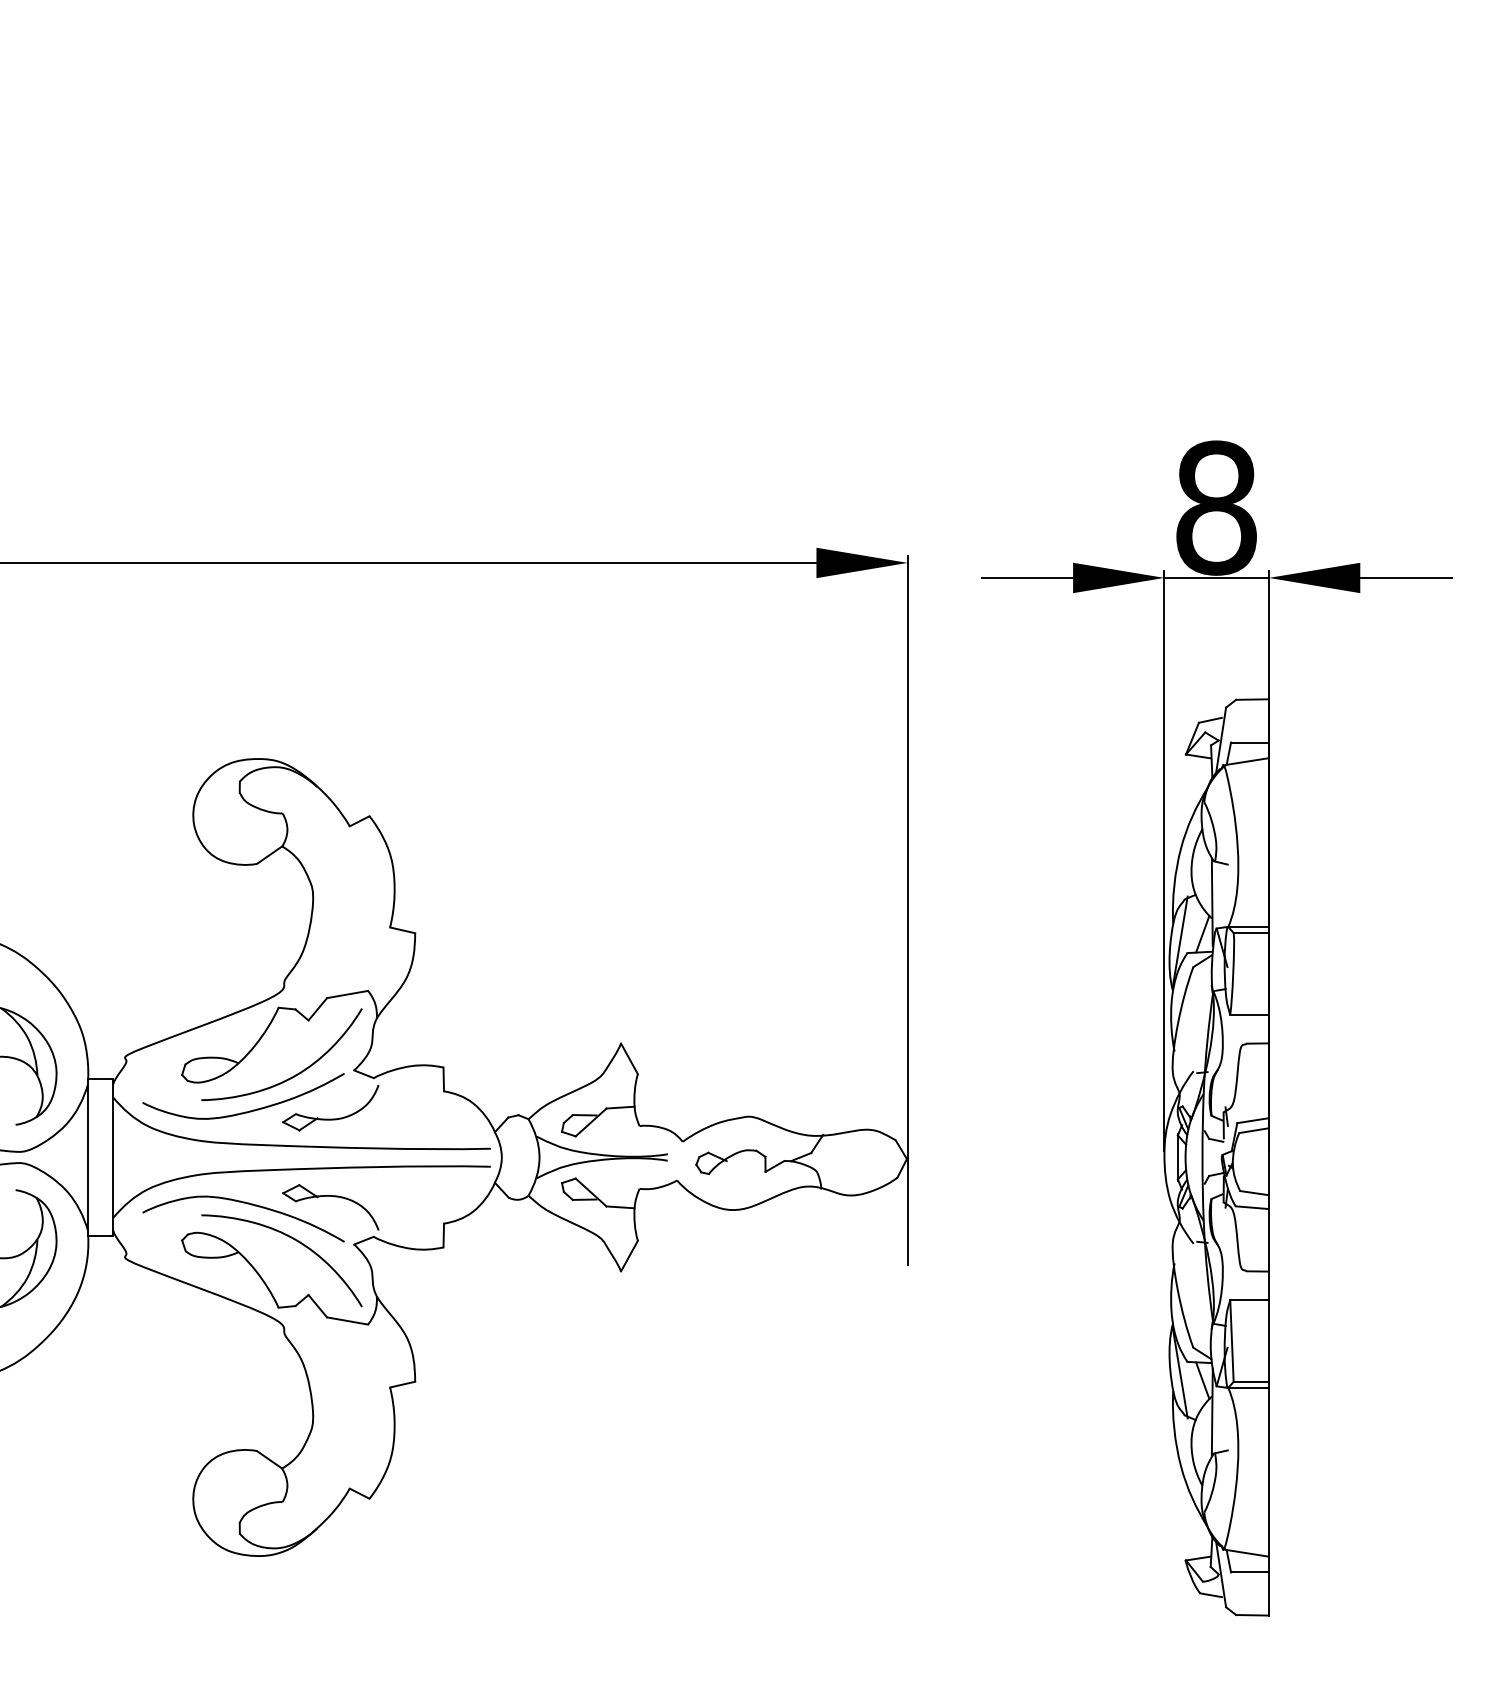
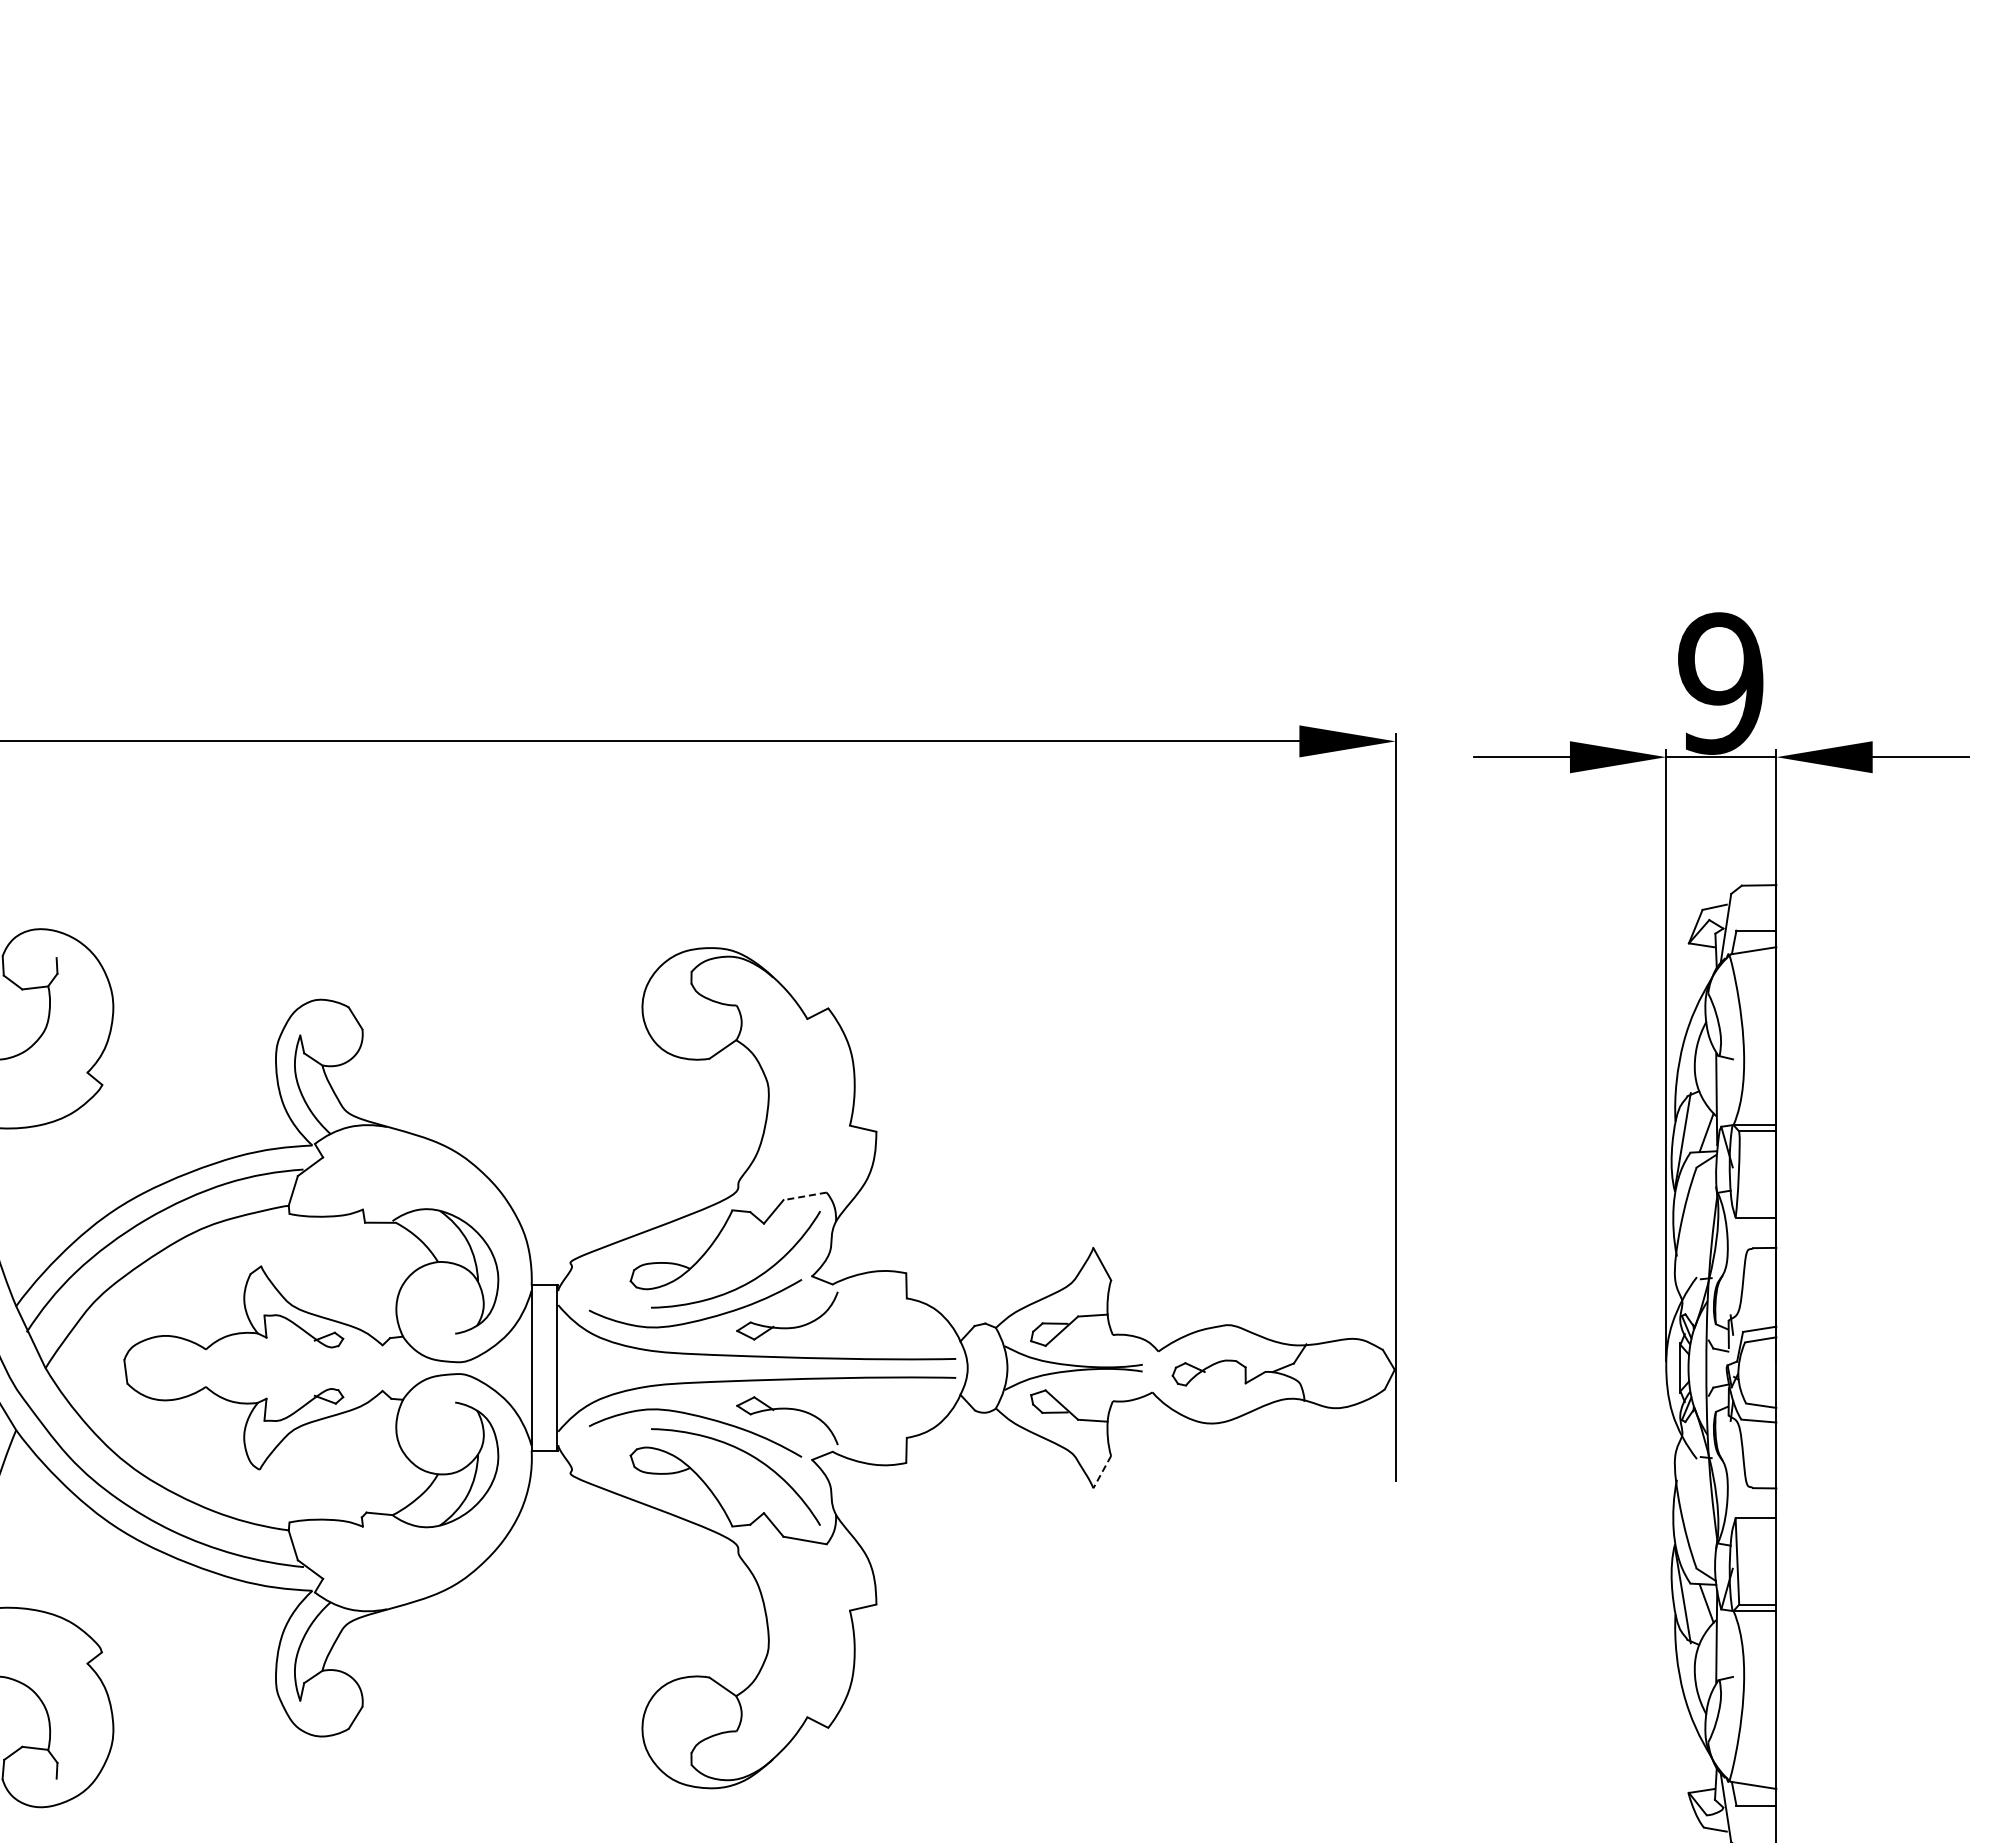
text: (1215, 508) -> (1720, 683), 8 -> 9
line: (347, 994) -> (805, 1196), solid -> dashed
line: (629, 1256) -> (1102, 1472), solid -> dashed

